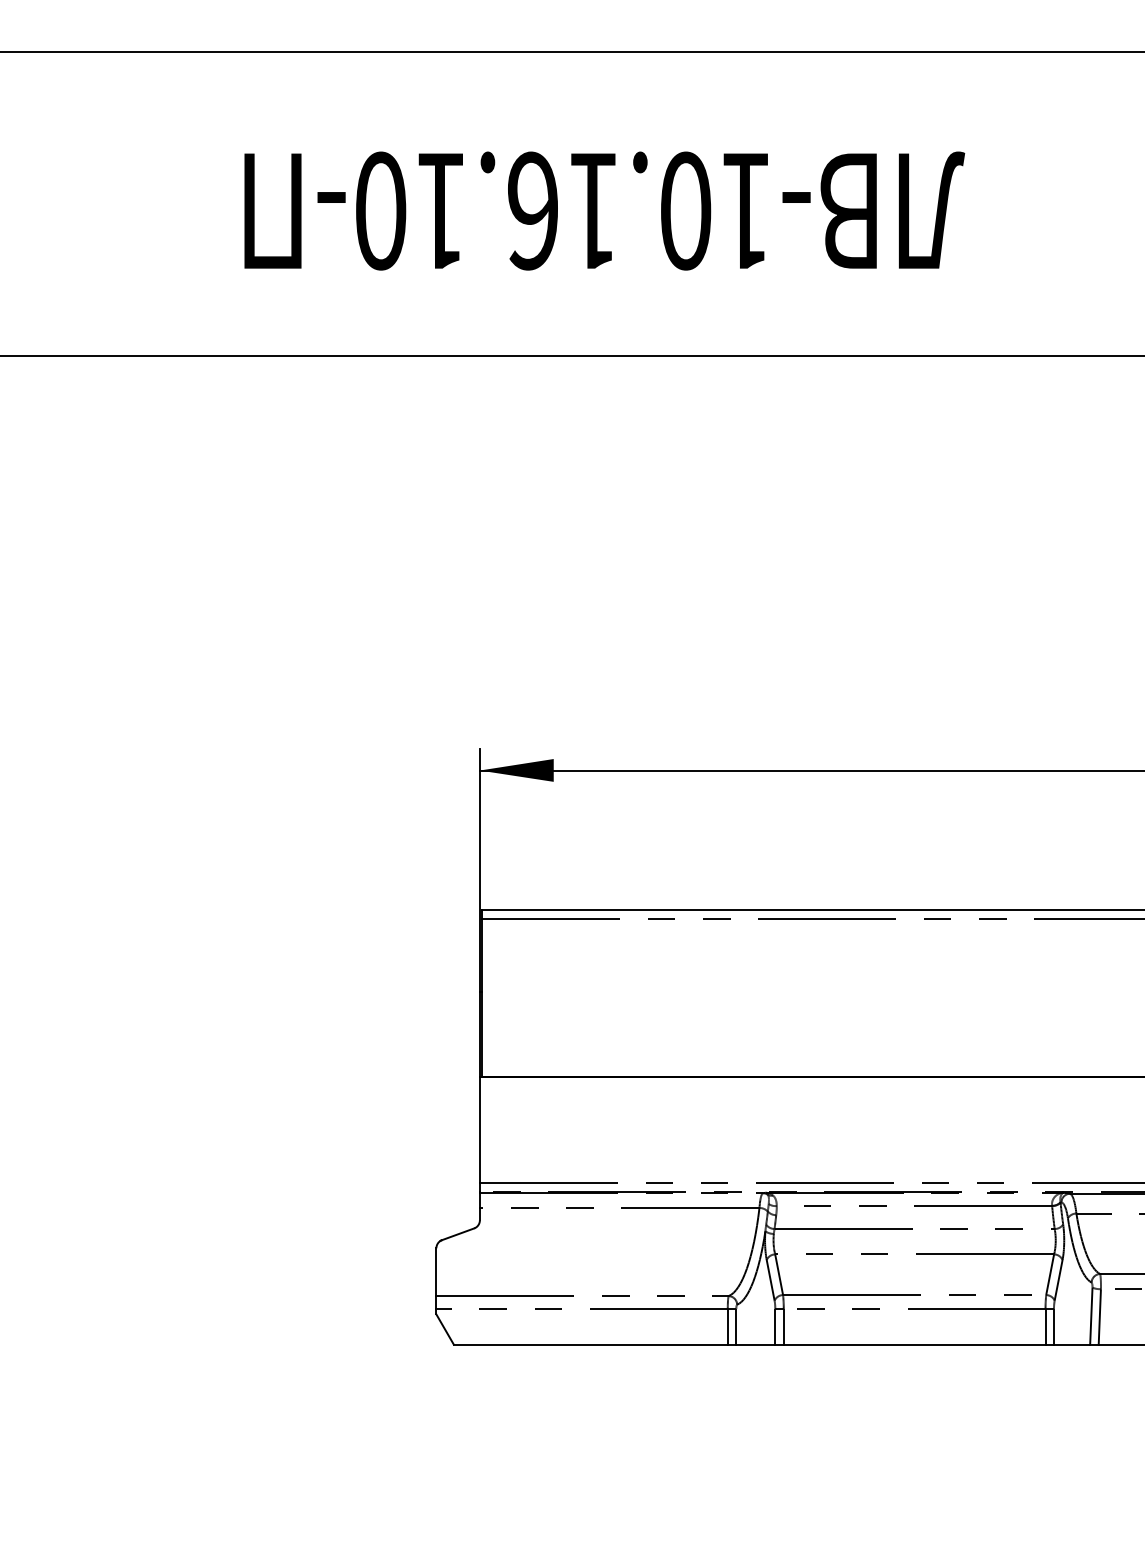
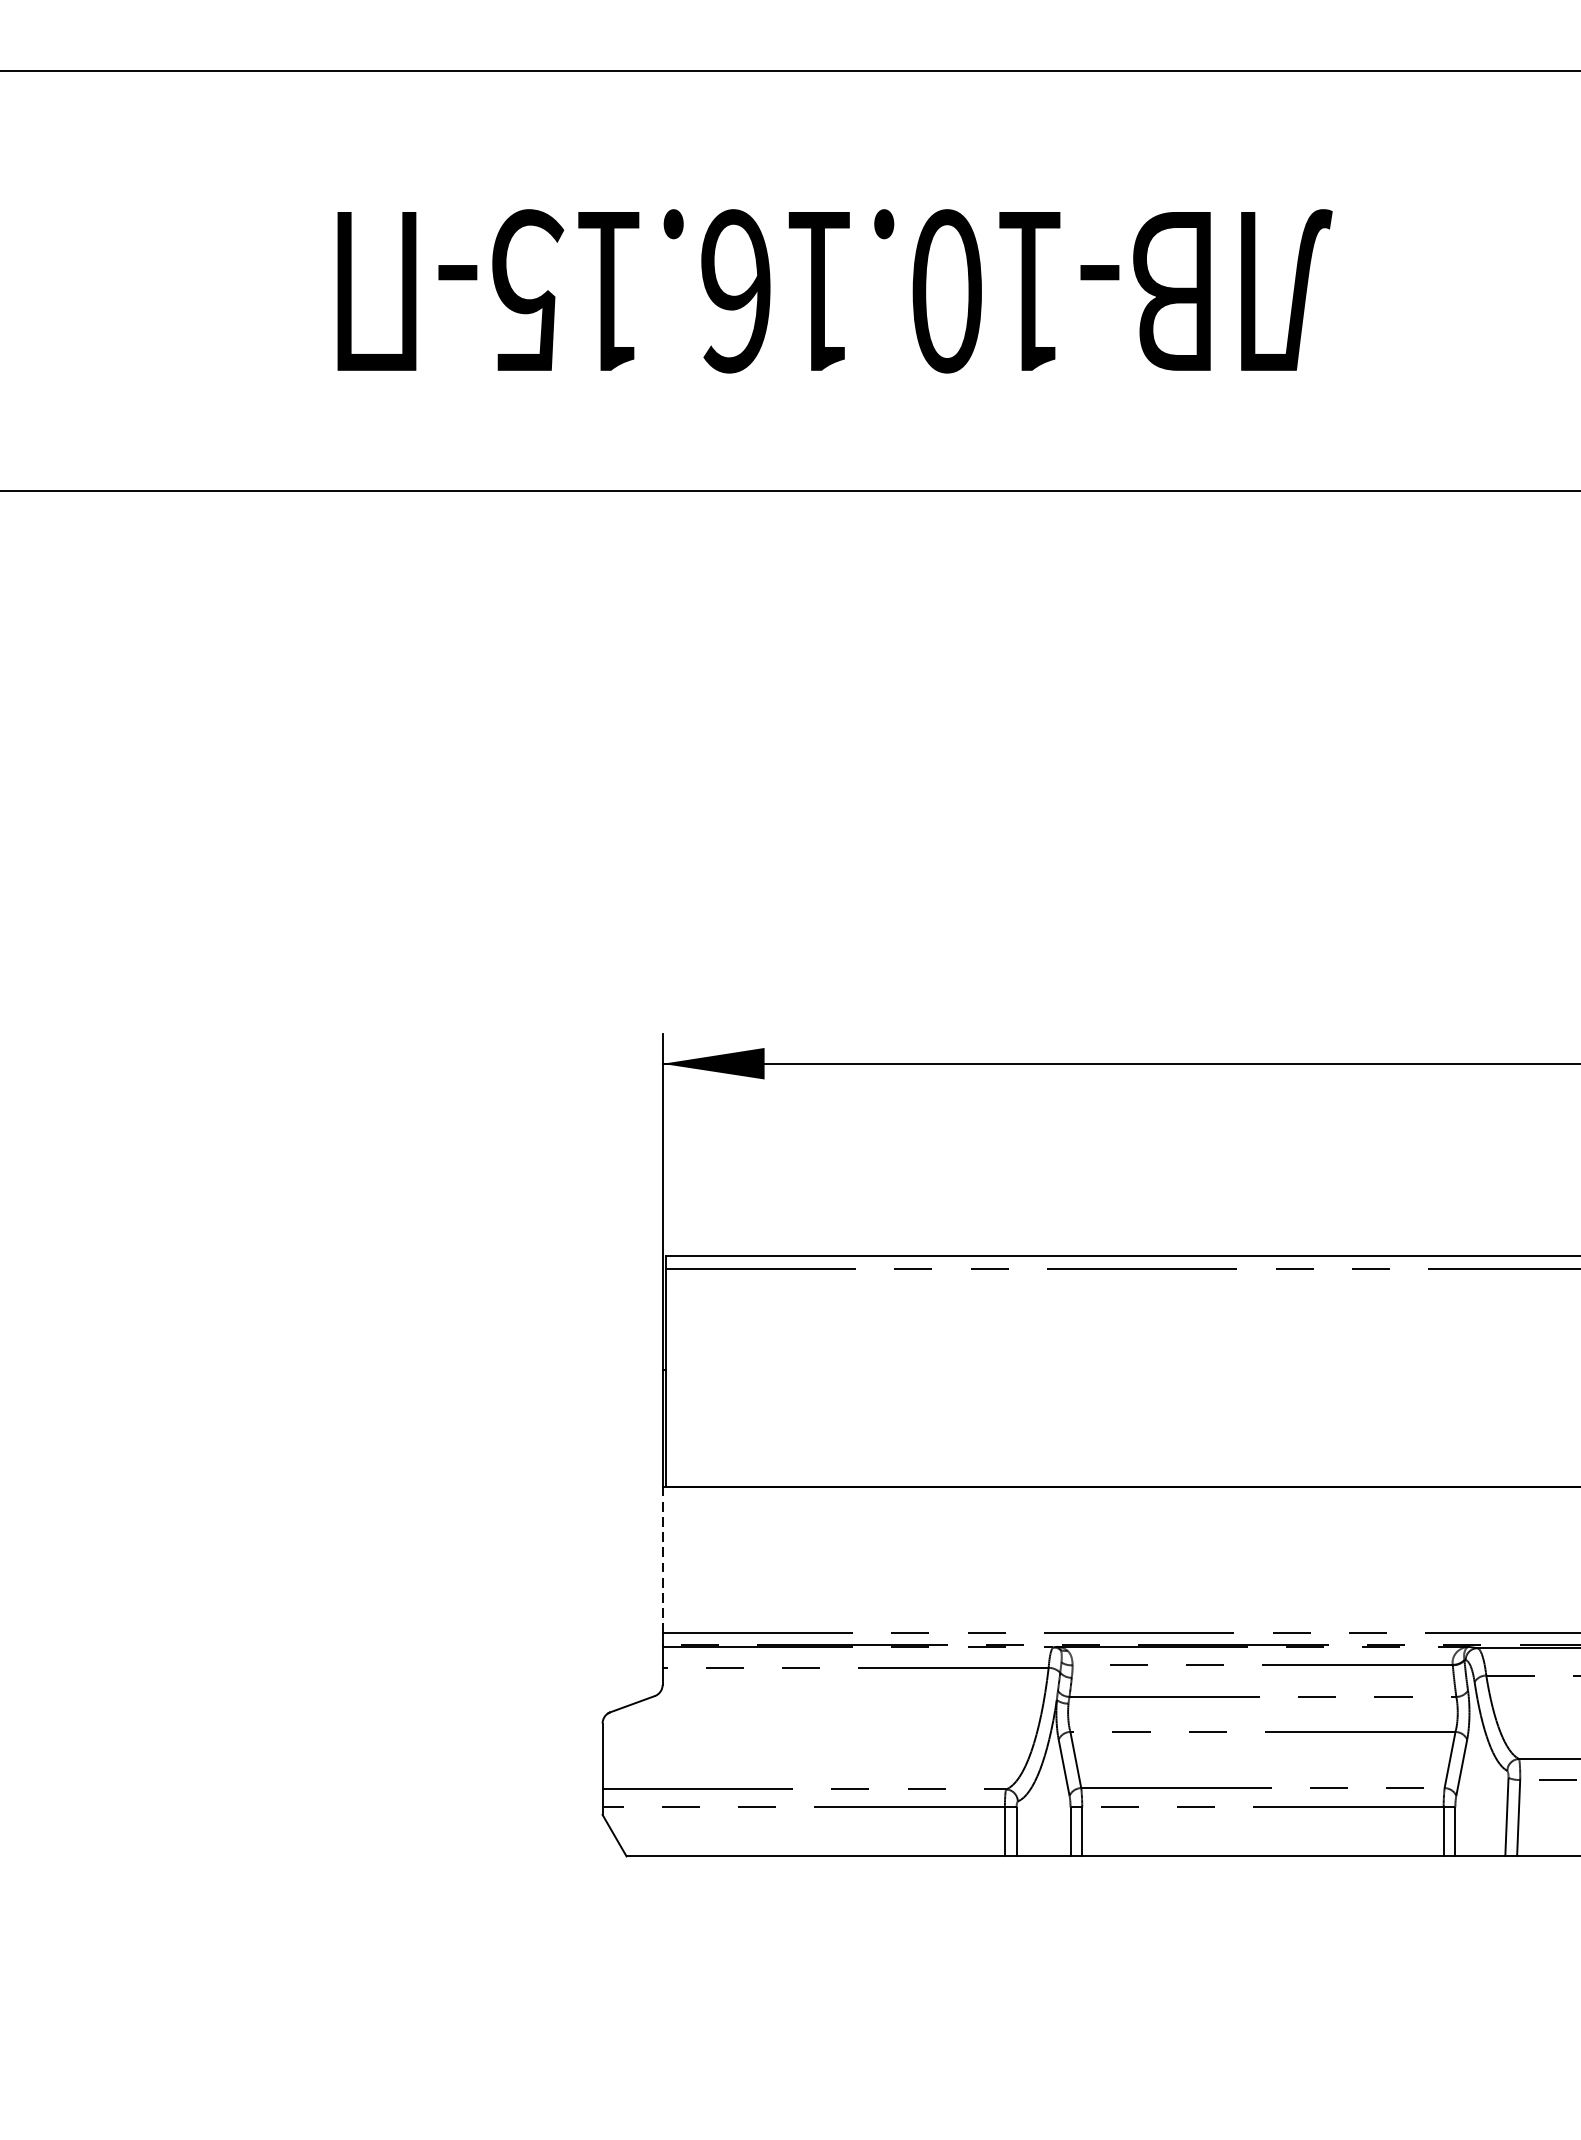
text: (382, 210) -> (528, 290), -10.16.10- -> -10.16.15-
line: (479, 1130) -> (662, 1560), solid -> dashed

